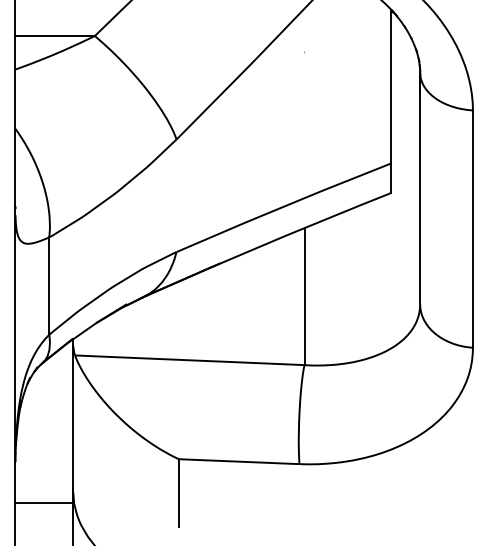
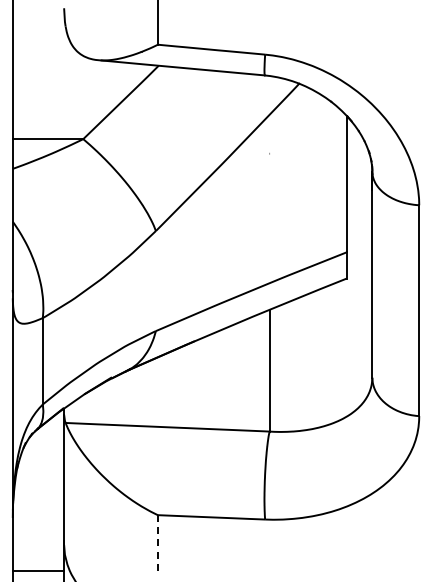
line: (178, 493) -> (157, 545), solid -> dashed
line: (44, 502) -> (38, 570), moved

